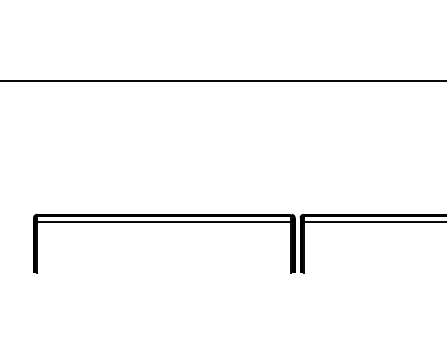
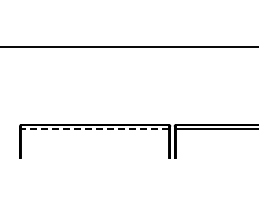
line: (164, 223) -> (95, 129), solid -> dashed

